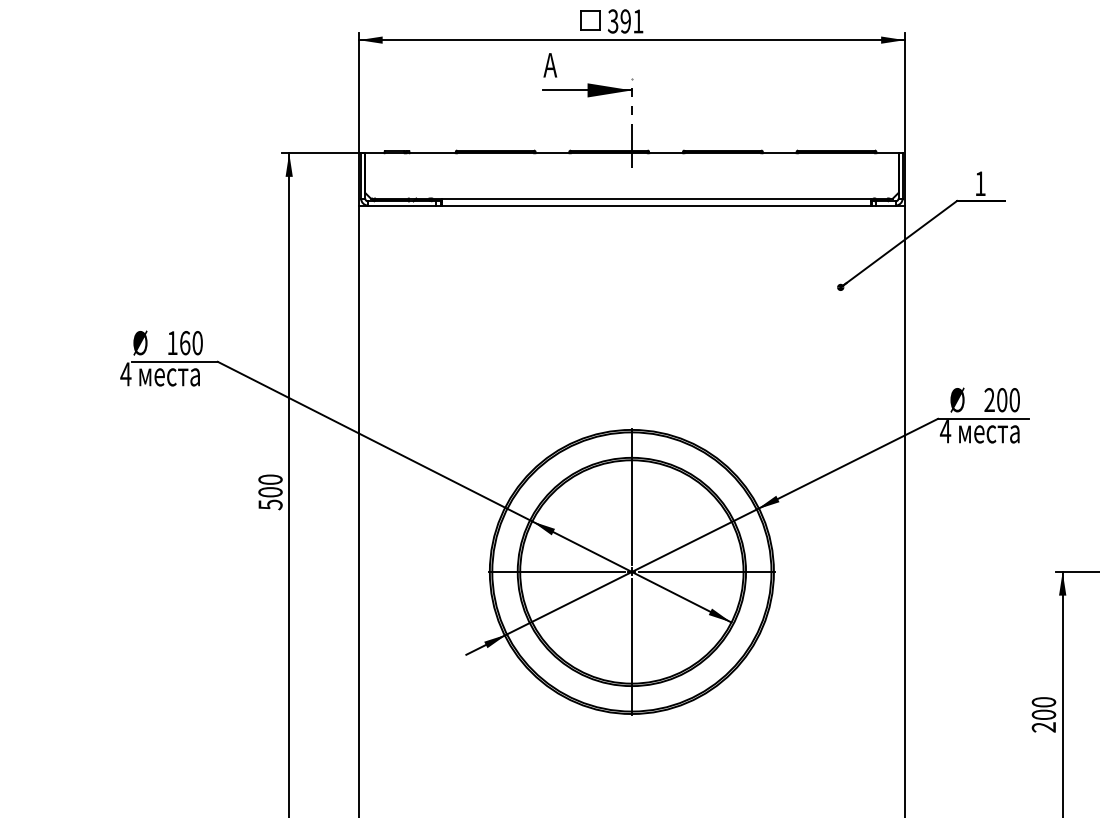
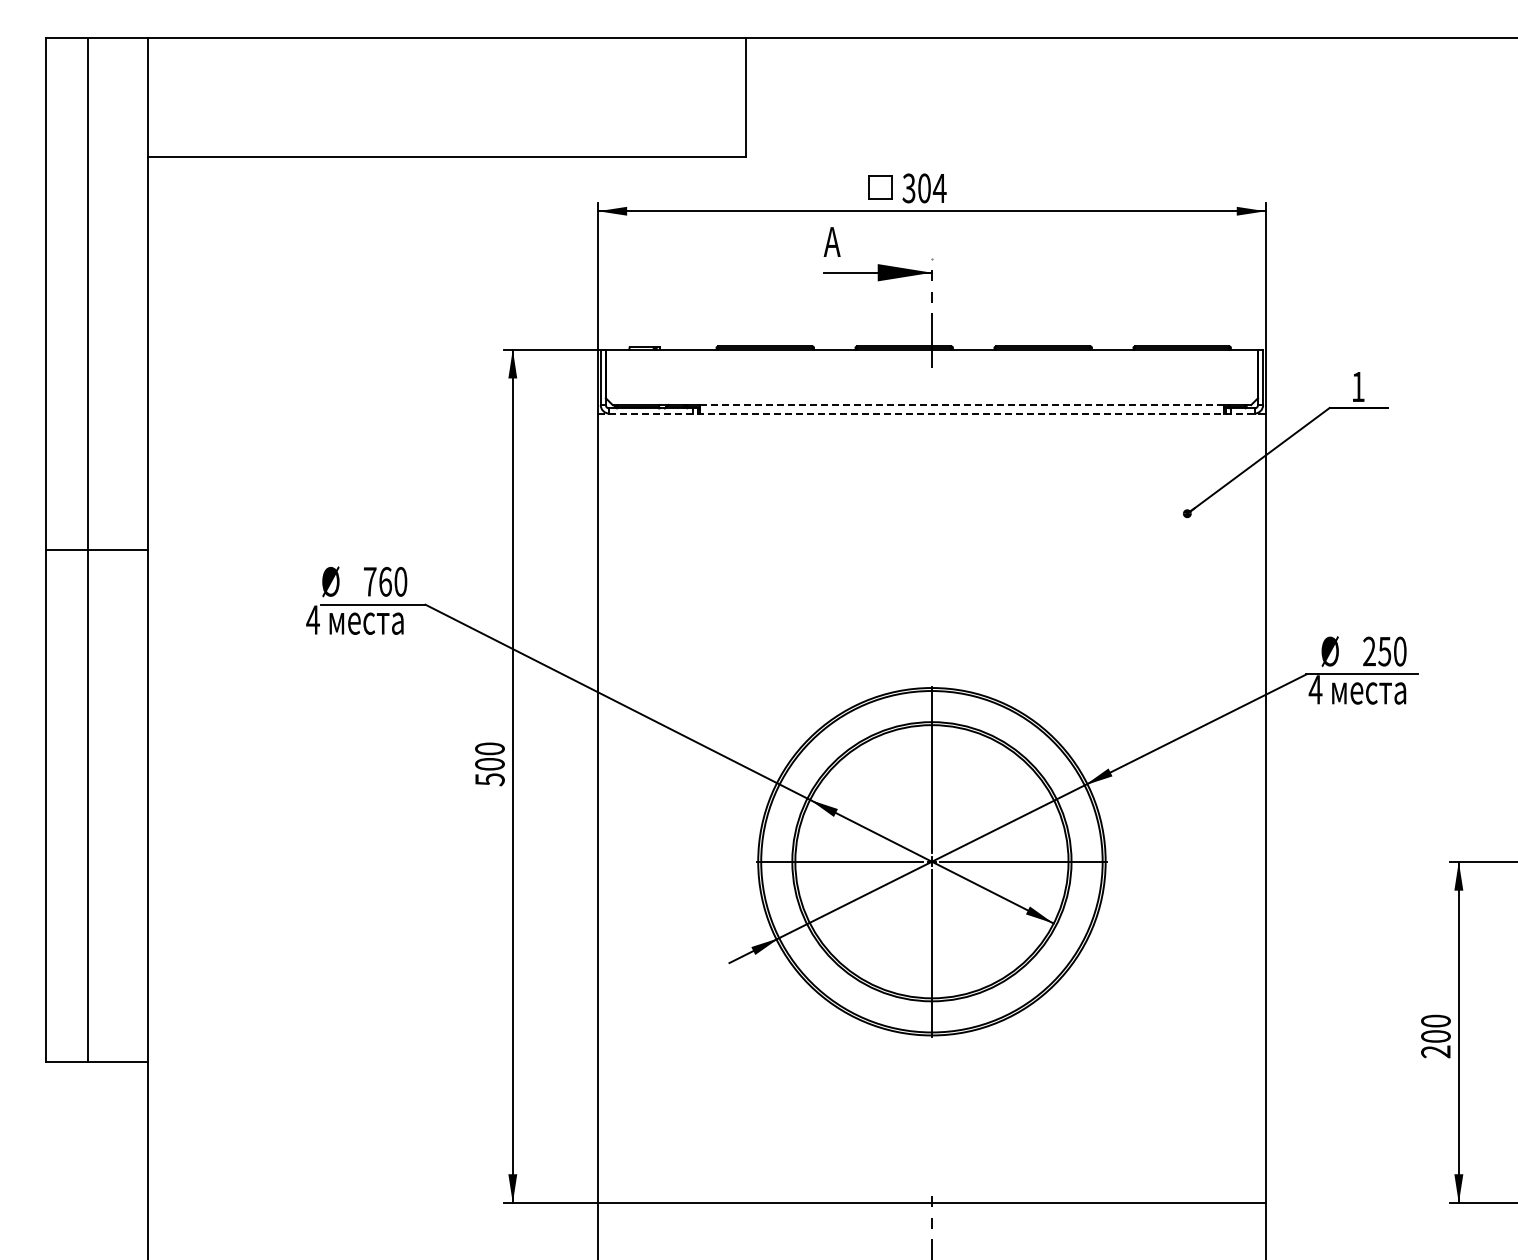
text: (632, 21) -> (932, 188), 391 -> 304
line: (656, 198) -> (961, 405), solid -> dashed
line: (631, 205) -> (931, 413), solid -> dashed
text: (172, 342) -> (370, 581), 160 -> 760
text: (1001, 400) -> (1384, 651), 200 -> 250

